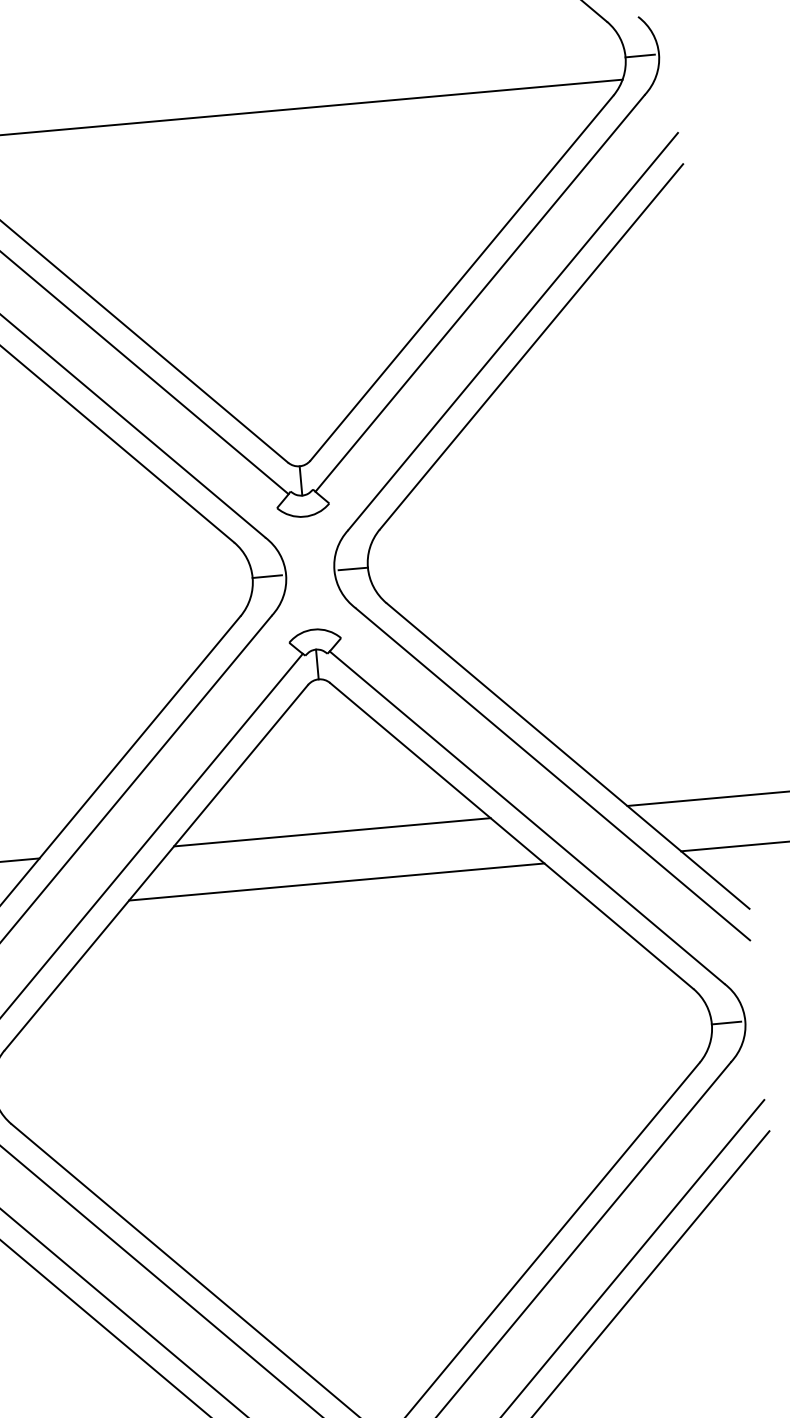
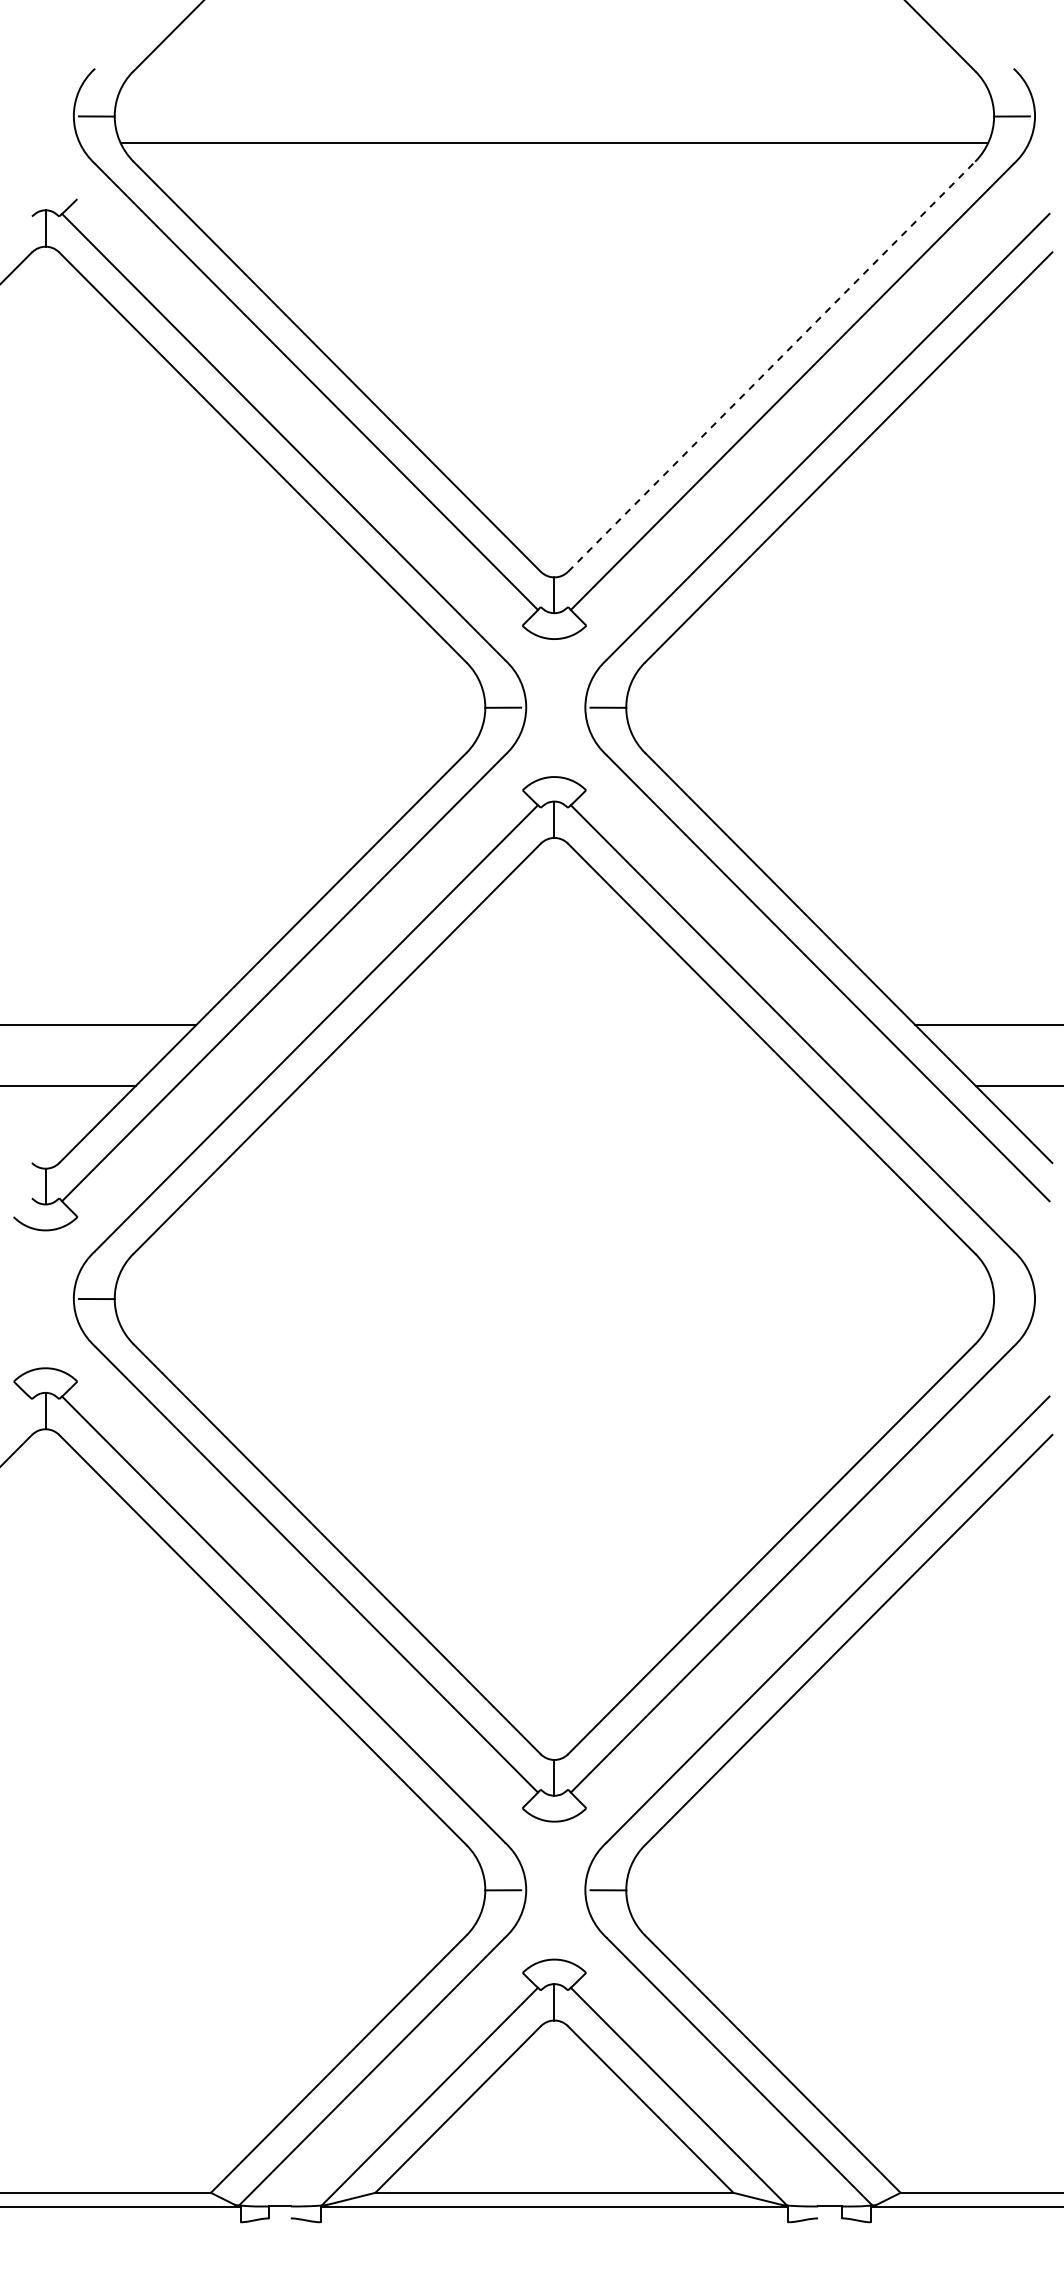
line: (461, 278) -> (771, 366), solid -> dashed
line: (332, 831) -> (554, 1024), removed
line: (336, 881) -> (554, 1085), removed
line: (726, 1022) -> (1011, 1298), removed

